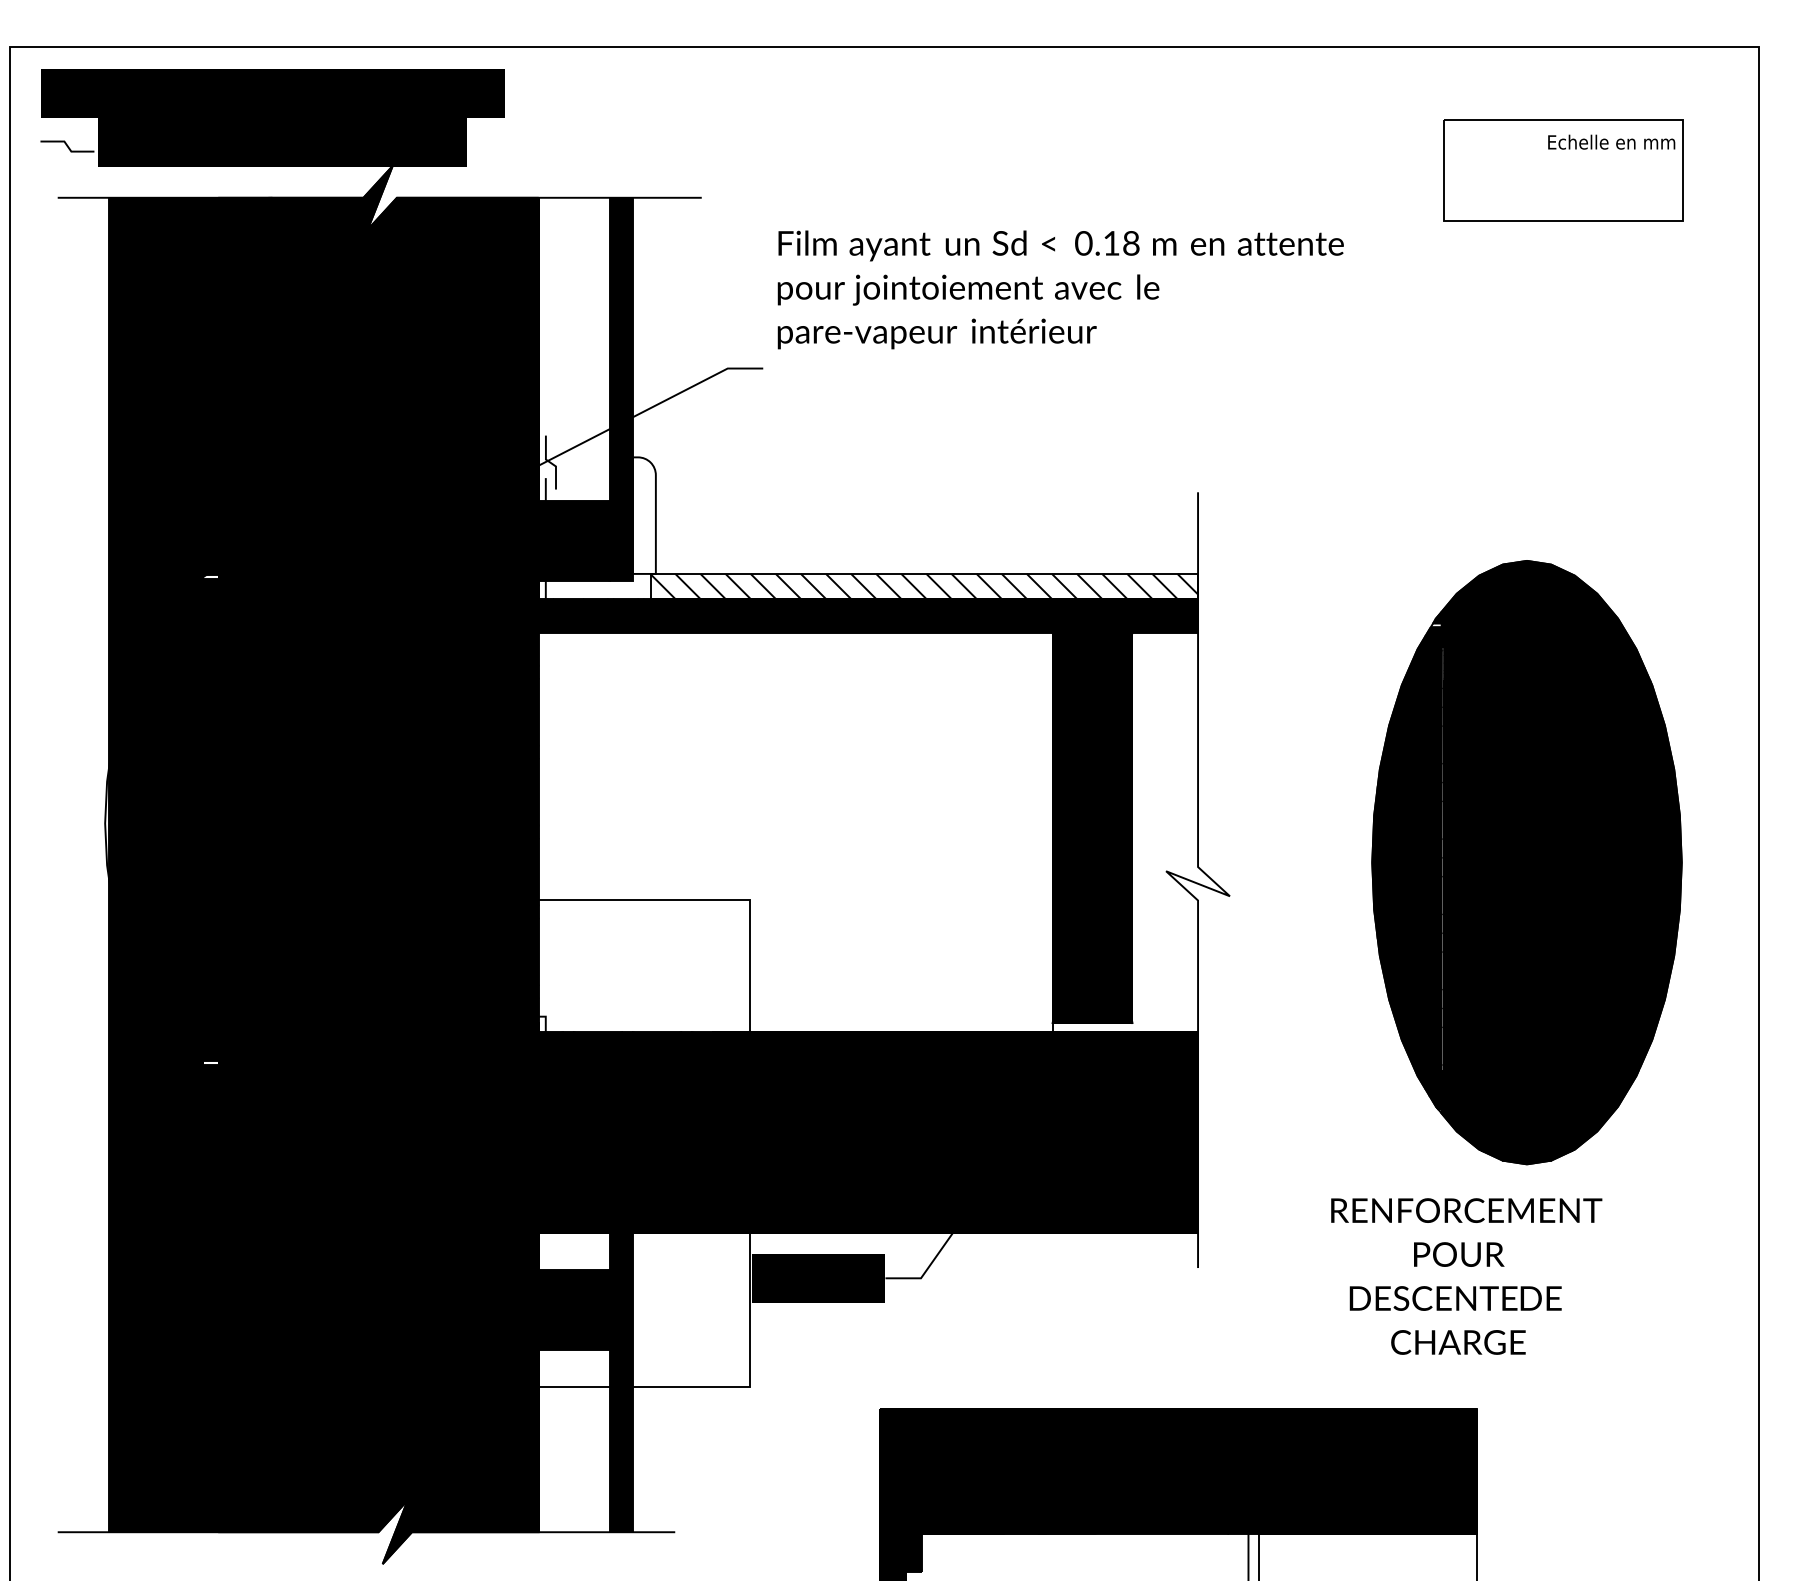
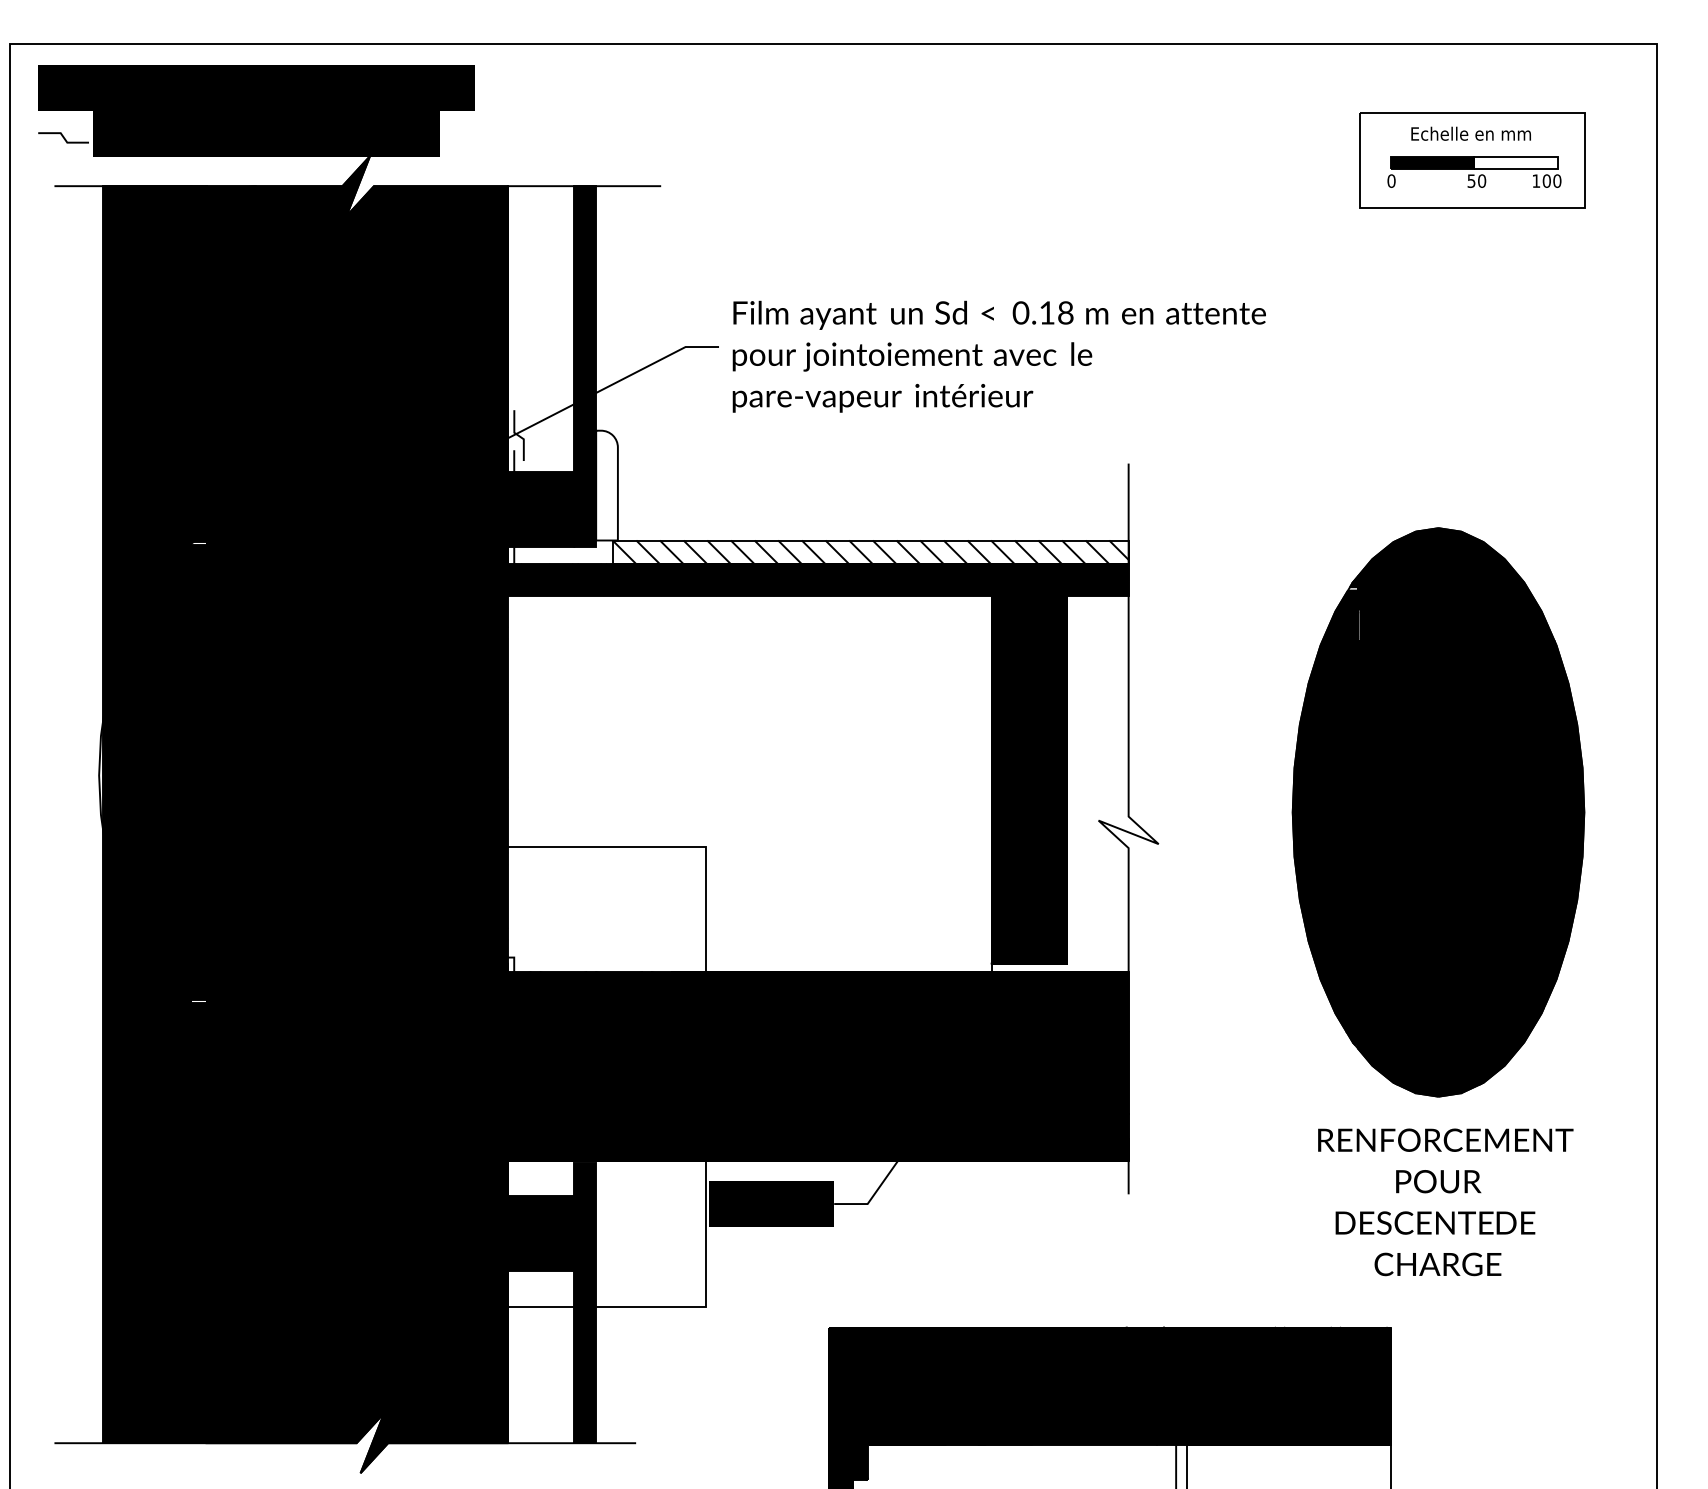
text: (1611, 141) -> (1471, 133), moved
part: (1564, 182) -> (1473, 171), added
text: (1060, 289) -> (999, 356), moved
text: (1466, 1276) -> (1445, 1202), moved

